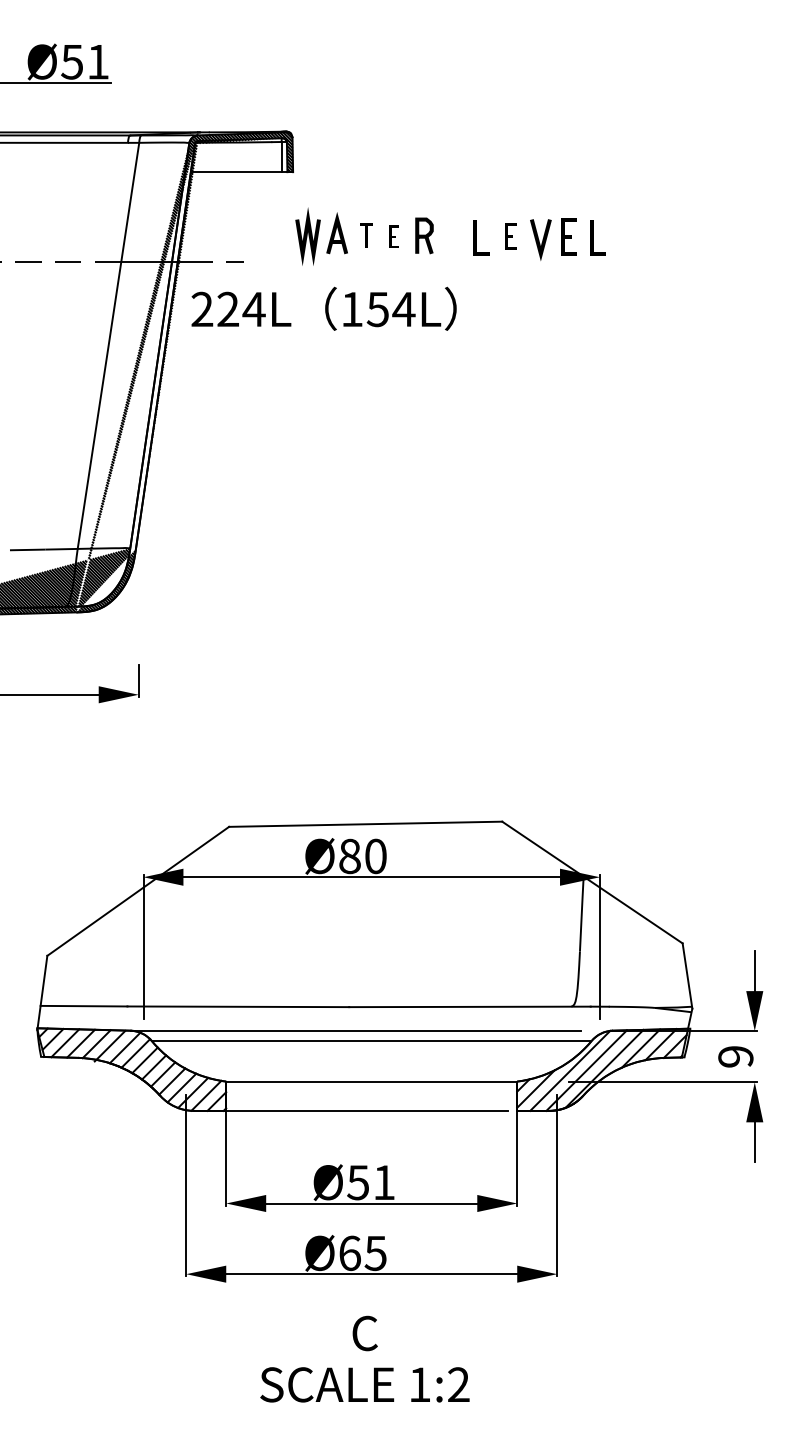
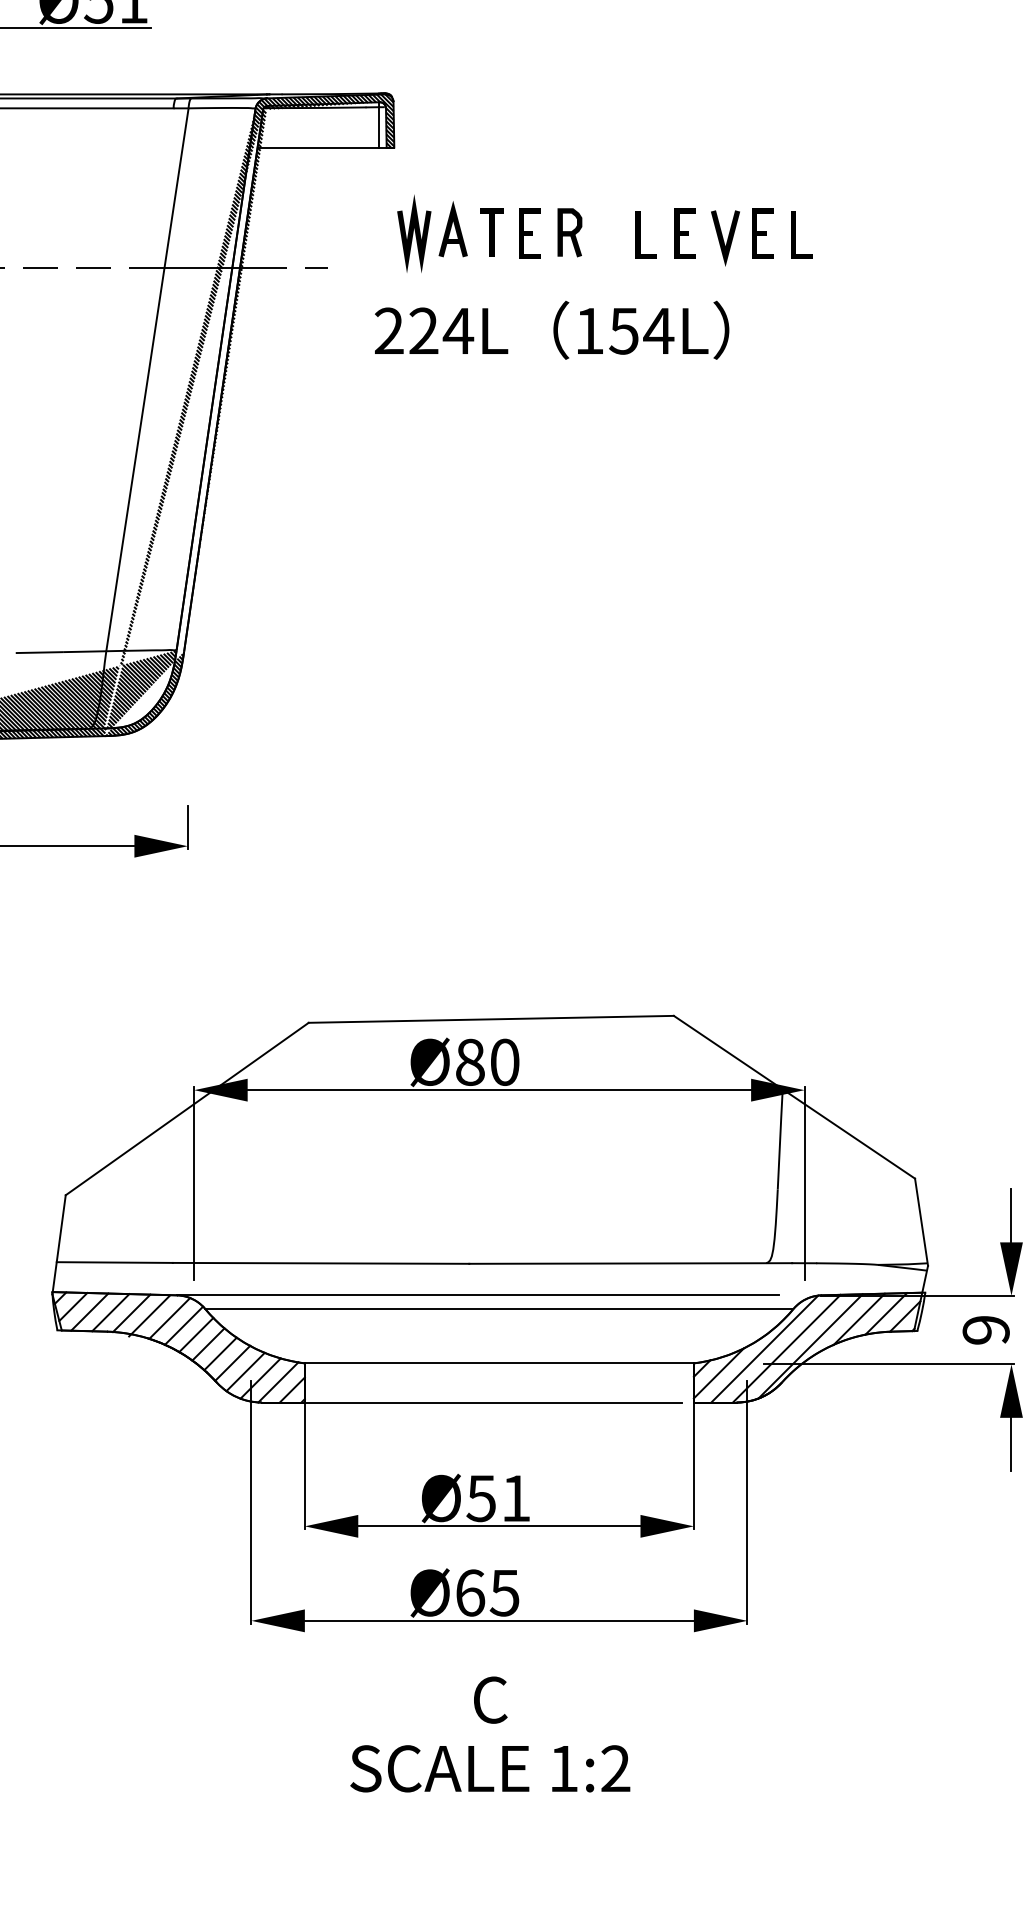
part: (365, 235) -> (491, 232), size x1.43
part: (394, 236) -> (529, 233), size x1.67
part: (510, 236) -> (684, 233), size x1.43
text: (323, 308) -> (551, 329), moved

